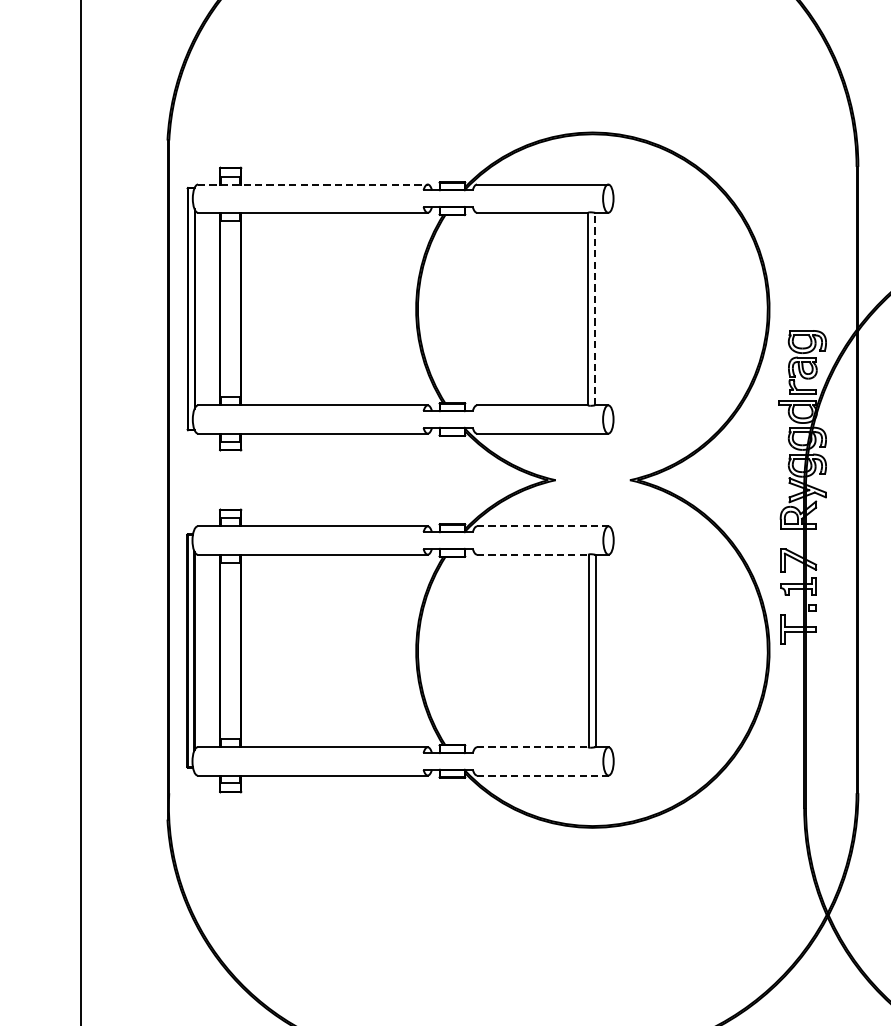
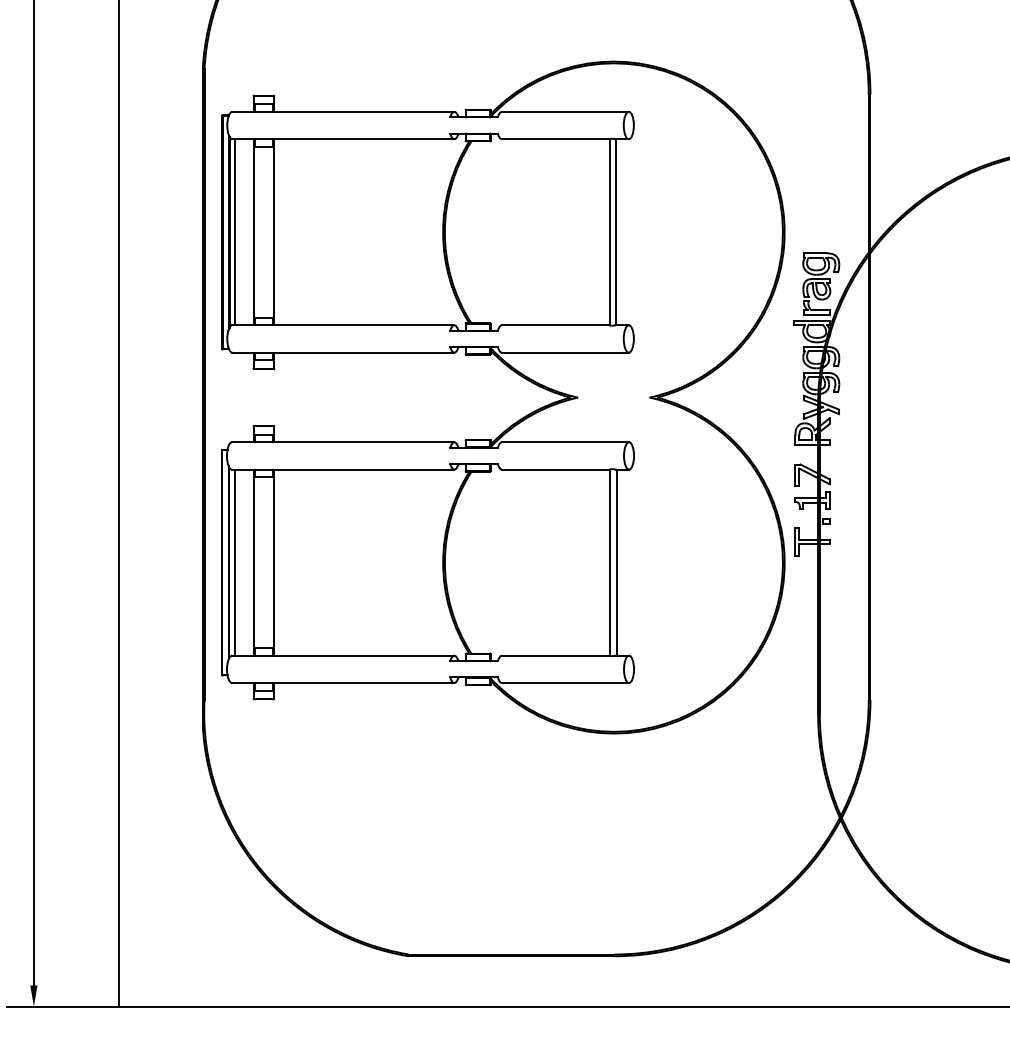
line: (313, 184) -> (343, 111), dashed -> solid
line: (595, 308) -> (616, 231), dashed -> solid
line: (201, 309) -> (235, 232), added
line: (542, 526) -> (565, 442), dashed -> solid
line: (532, 554) -> (555, 469), dashed -> solid
line: (200, 650) -> (234, 562), added
line: (532, 747) -> (555, 655), dashed -> solid
line: (542, 776) -> (565, 683), dashed -> solid

